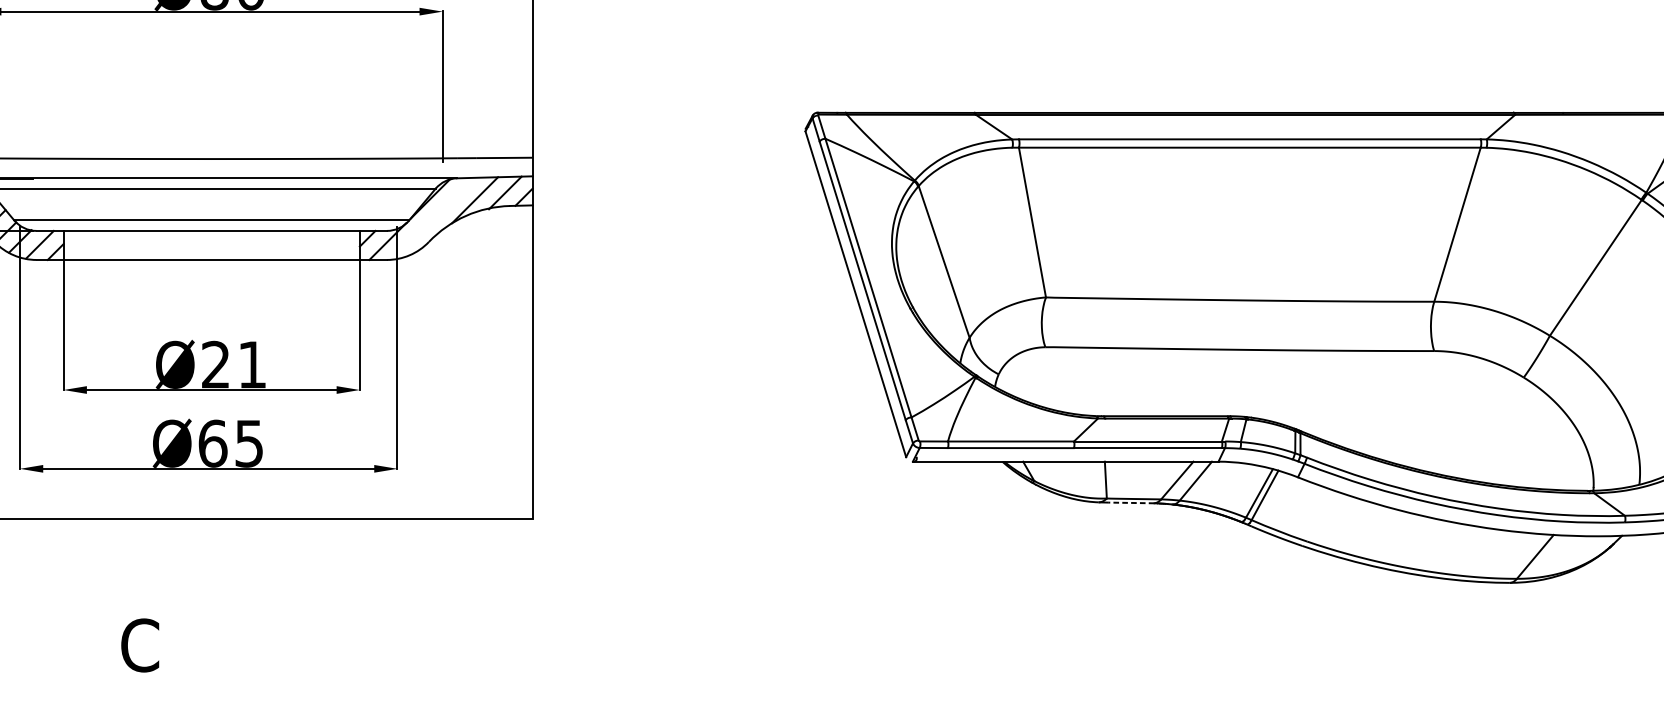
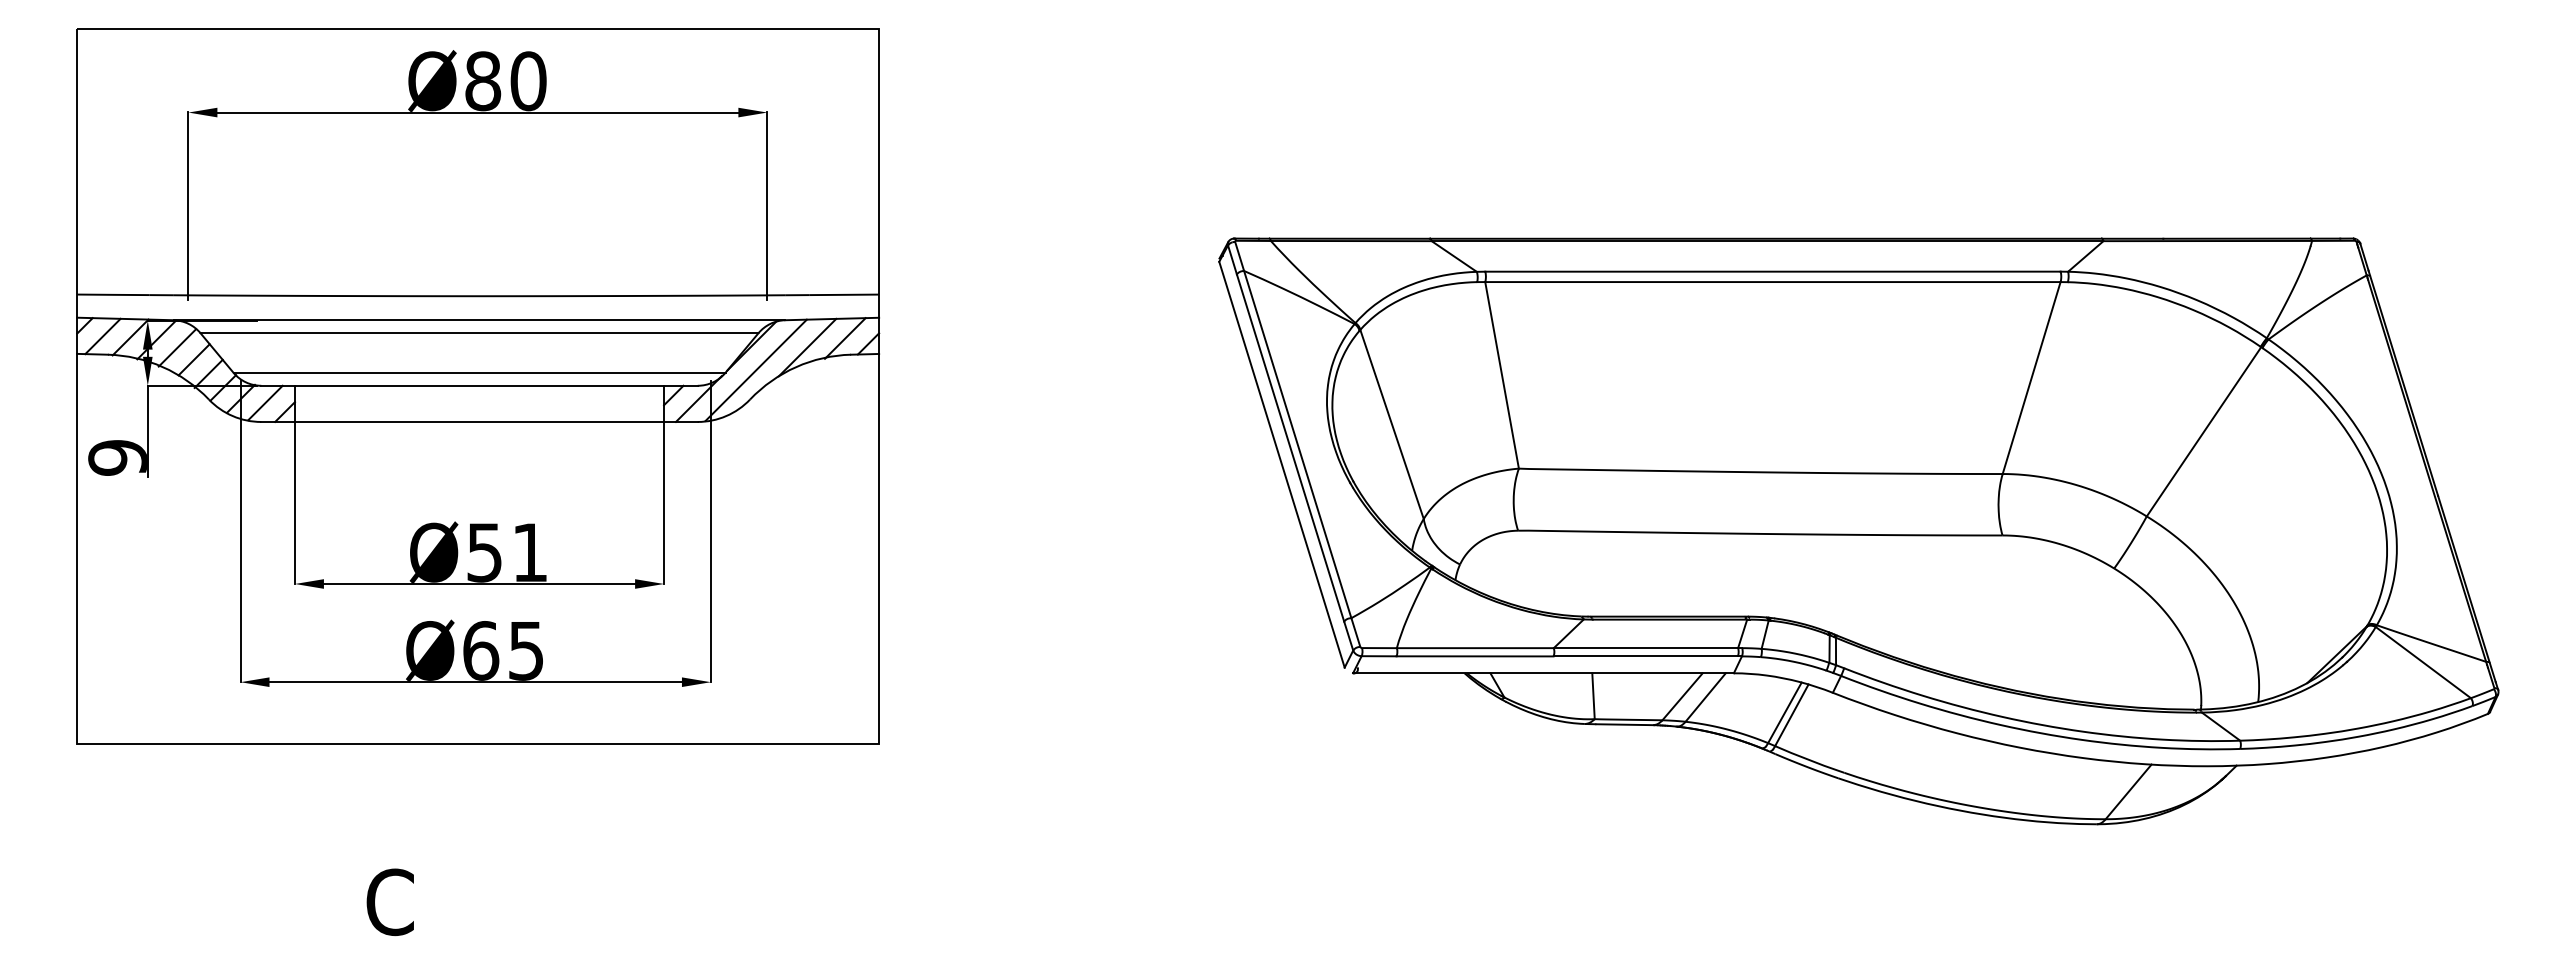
line: (433, 217) -> (755, 369), added
text: (215, 364) -> (484, 552), Ø21 -> Ø51
line: (1131, 502) -> (1625, 724), dashed -> solid

